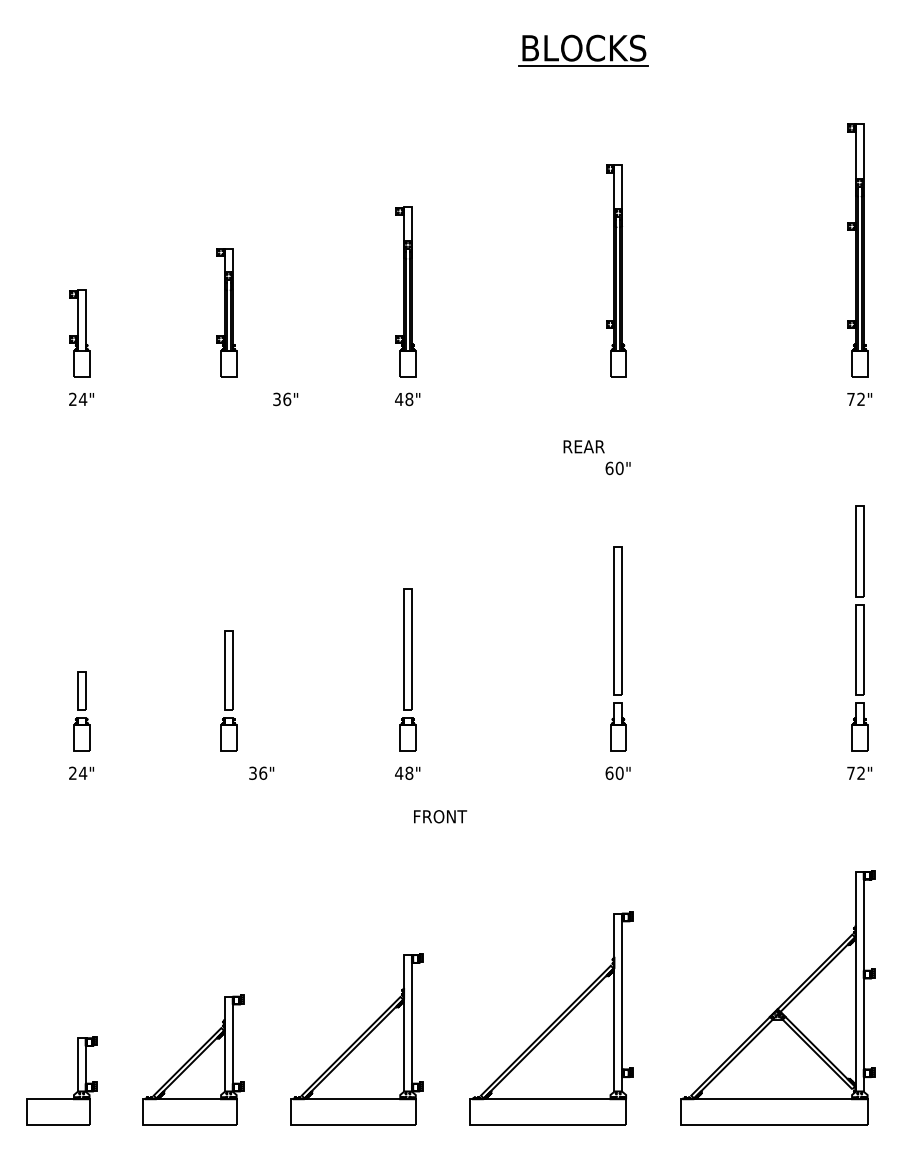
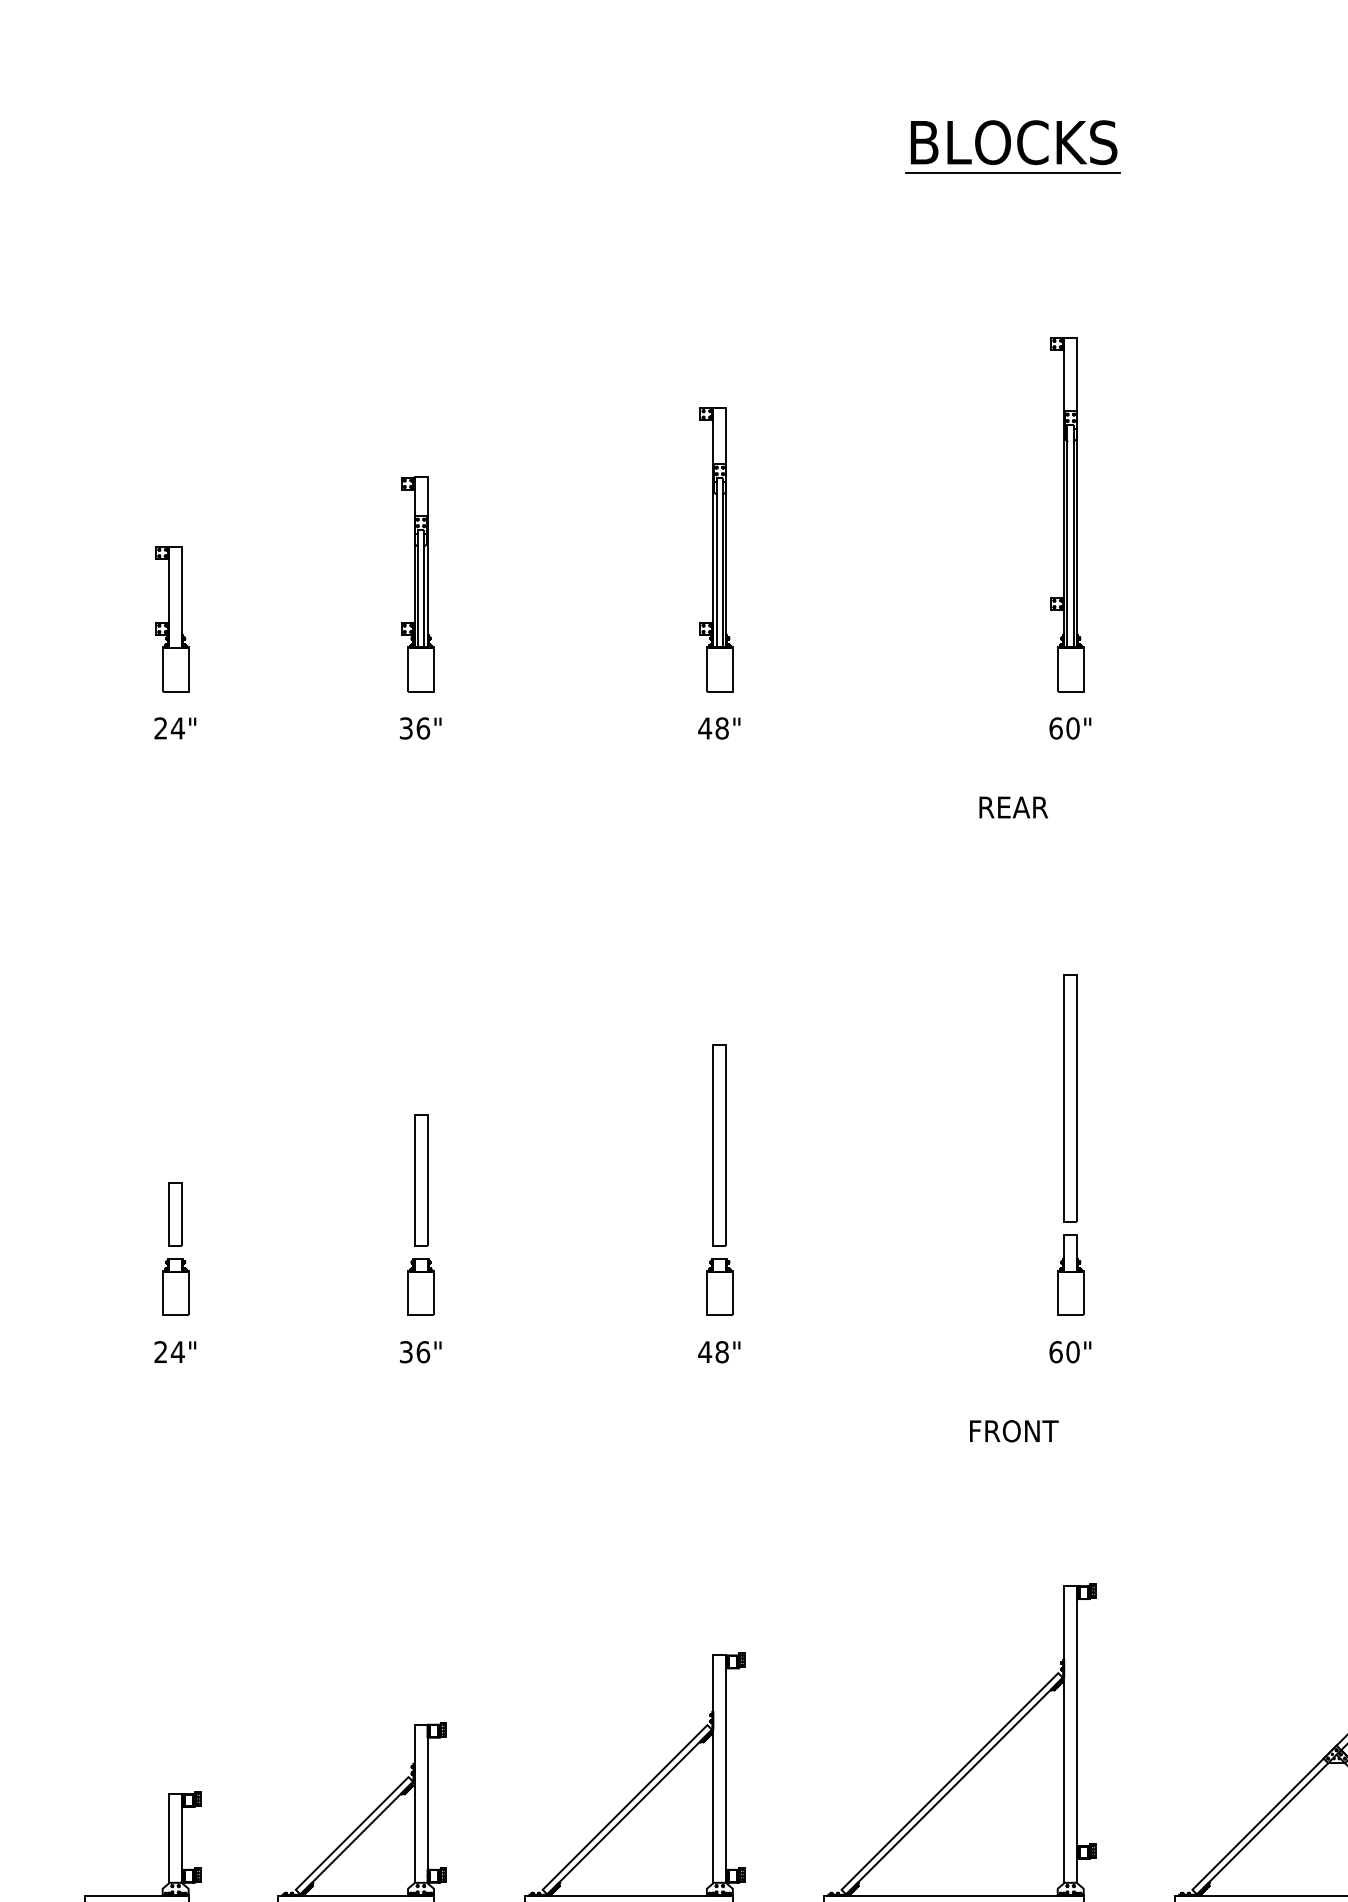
text: (285, 399) -> (420, 728), moved
text: (617, 468) -> (1069, 728), moved
text: (261, 772) -> (420, 1350), moved
text: (440, 816) -> (1014, 1430), moved

